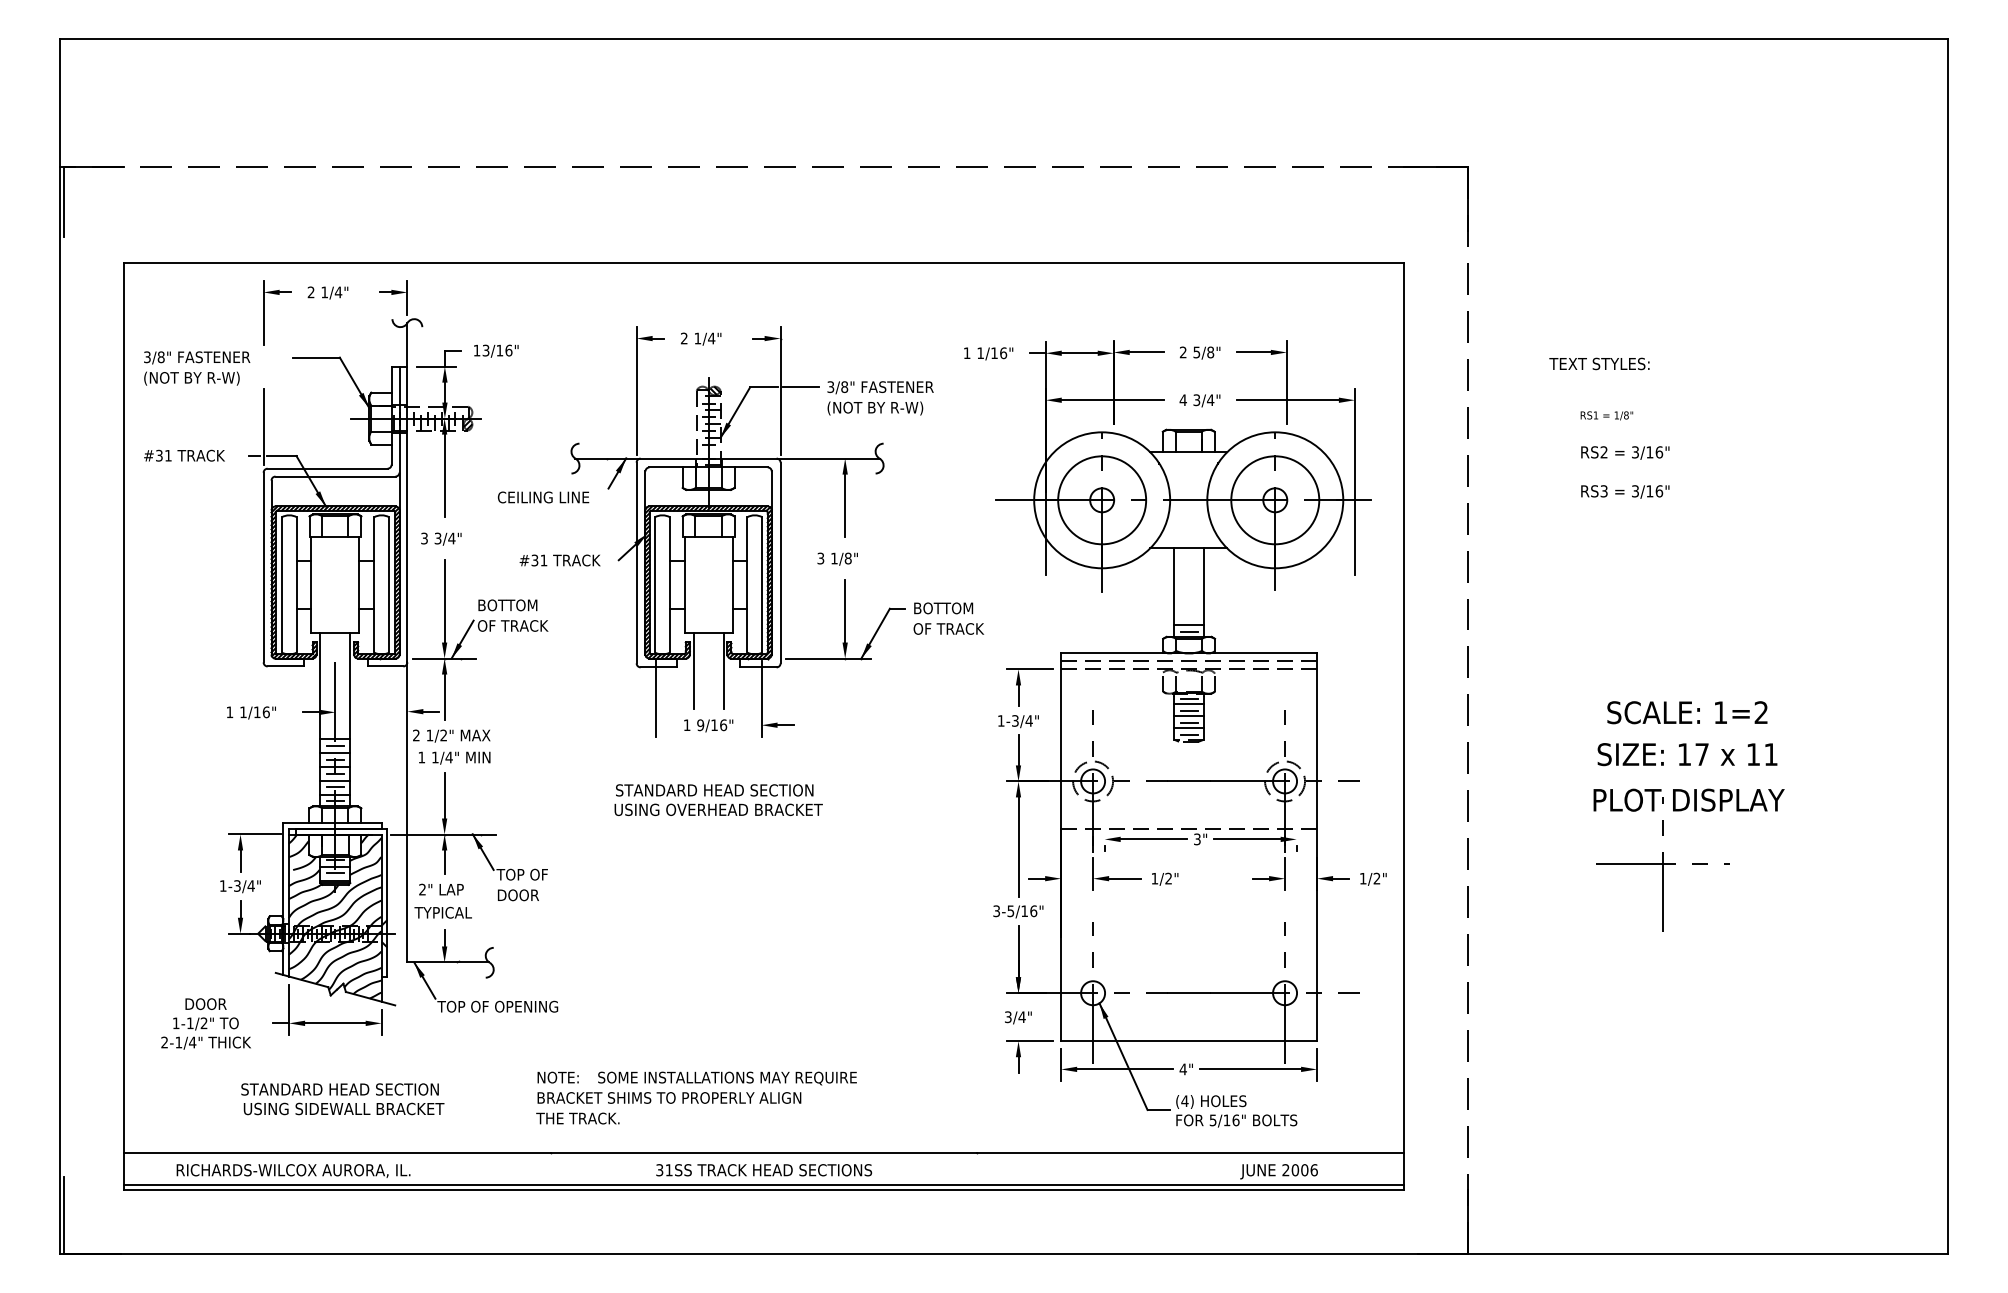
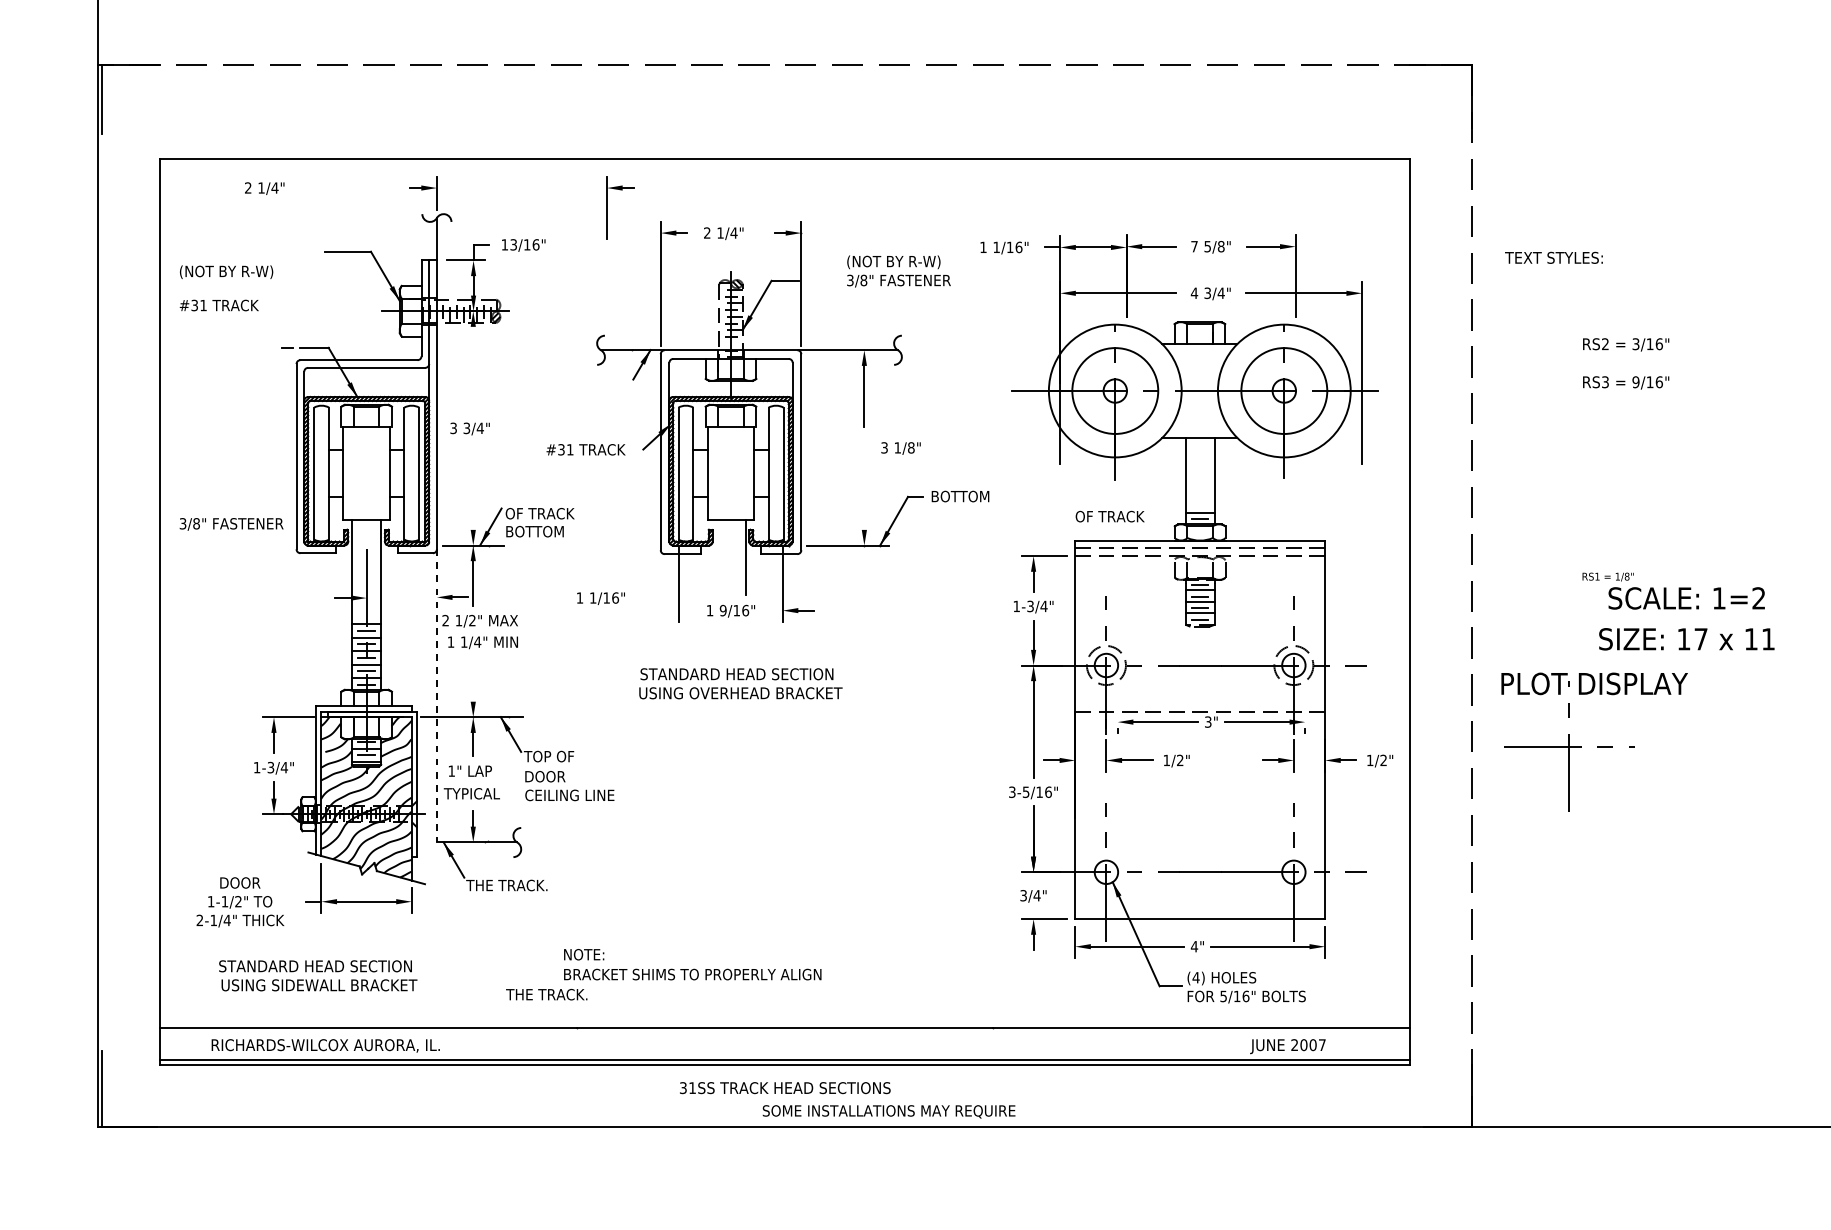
text: (327, 292) -> (264, 188), moved
part: (264, 312) -> (607, 207), moved
text: (1182, 352) -> (1193, 246), 2 -> 7
text: (197, 357) -> (231, 523), moved
text: (1599, 363) -> (1554, 257), moved
line: (800, 387) -> (820, 280), removed
text: (875, 408) -> (893, 262), moved
text: (1606, 415) -> (1607, 576), moved
line: (263, 426) -> (296, 318), removed
text: (184, 455) -> (219, 305), moved
line: (444, 475) -> (473, 366), removed
text: (1635, 491) -> (1636, 382), 3/16" -> 9/16"
text: (543, 497) -> (569, 795), moved
text: (837, 558) -> (900, 447), moved
line: (444, 601) -> (473, 489), removed
text: (507, 605) -> (534, 531), moved
line: (845, 611) -> (864, 499), removed
text: (948, 628) -> (1109, 516), moved
line: (693, 670) -> (716, 557), removed
text: (251, 712) -> (601, 598), moved
line: (444, 795) -> (473, 679), removed
line: (407, 812) -> (437, 695), solid -> dashed
part: (1688, 859) -> (1594, 741), moved
text: (422, 889) -> (451, 771), 2" -> 1"
text: (502, 1006) -> (529, 885), TOP OF OPENING -> THE TRACK.
text: (727, 1078) -> (889, 1111), moved
text: (342, 1099) -> (317, 976), moved
text: (577, 1118) -> (546, 994), moved
text: (764, 1170) -> (785, 1088), moved
text: (1313, 1170) -> (1321, 1045), 2006 -> 2007

